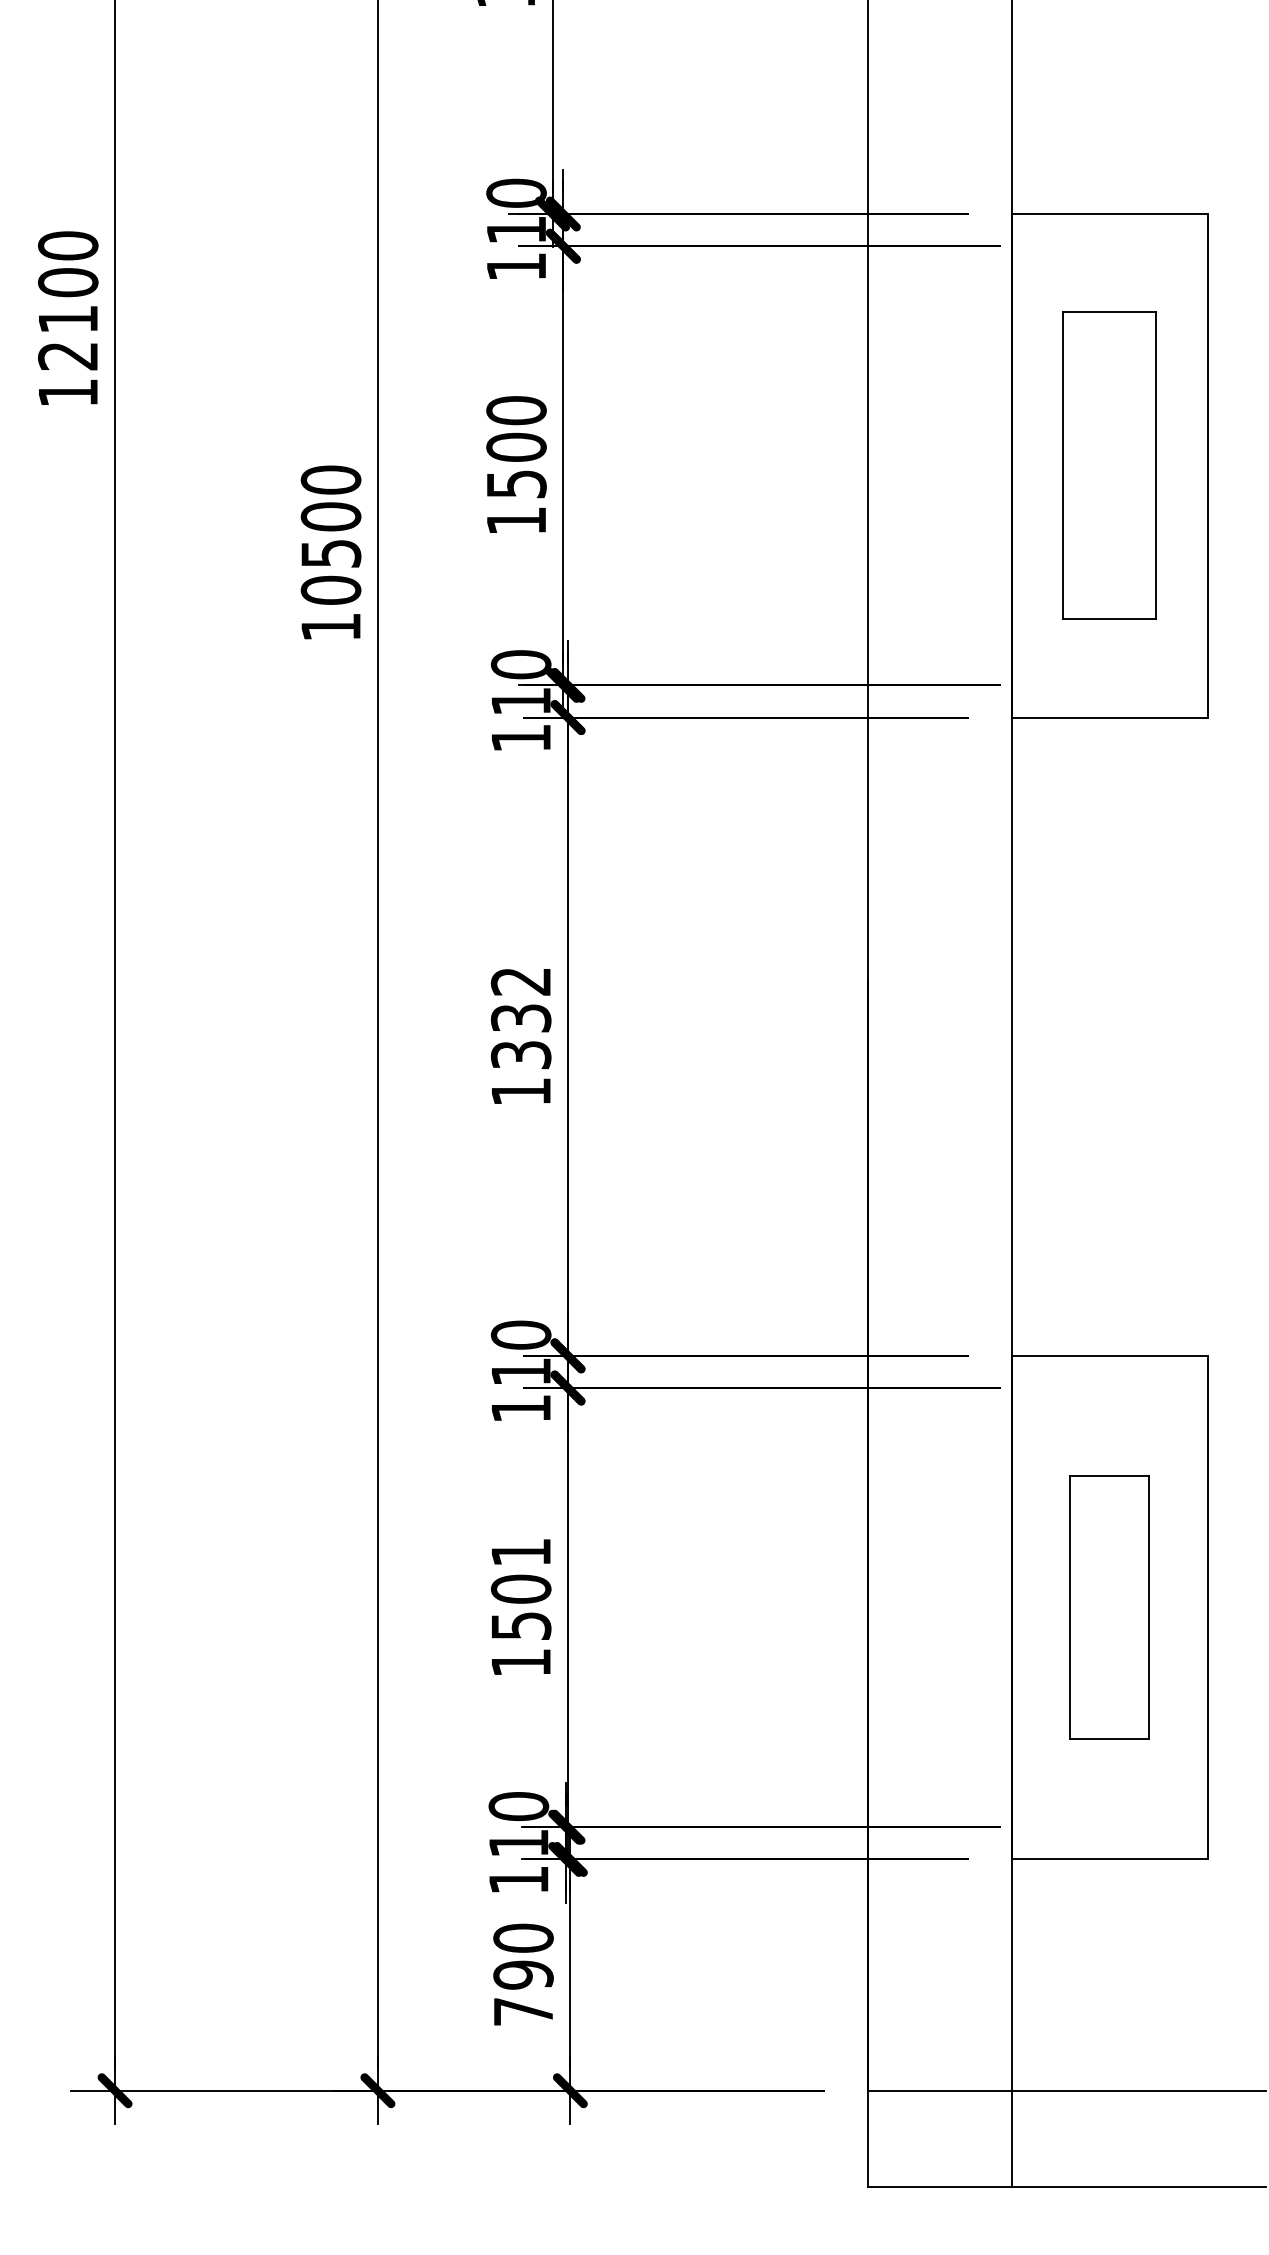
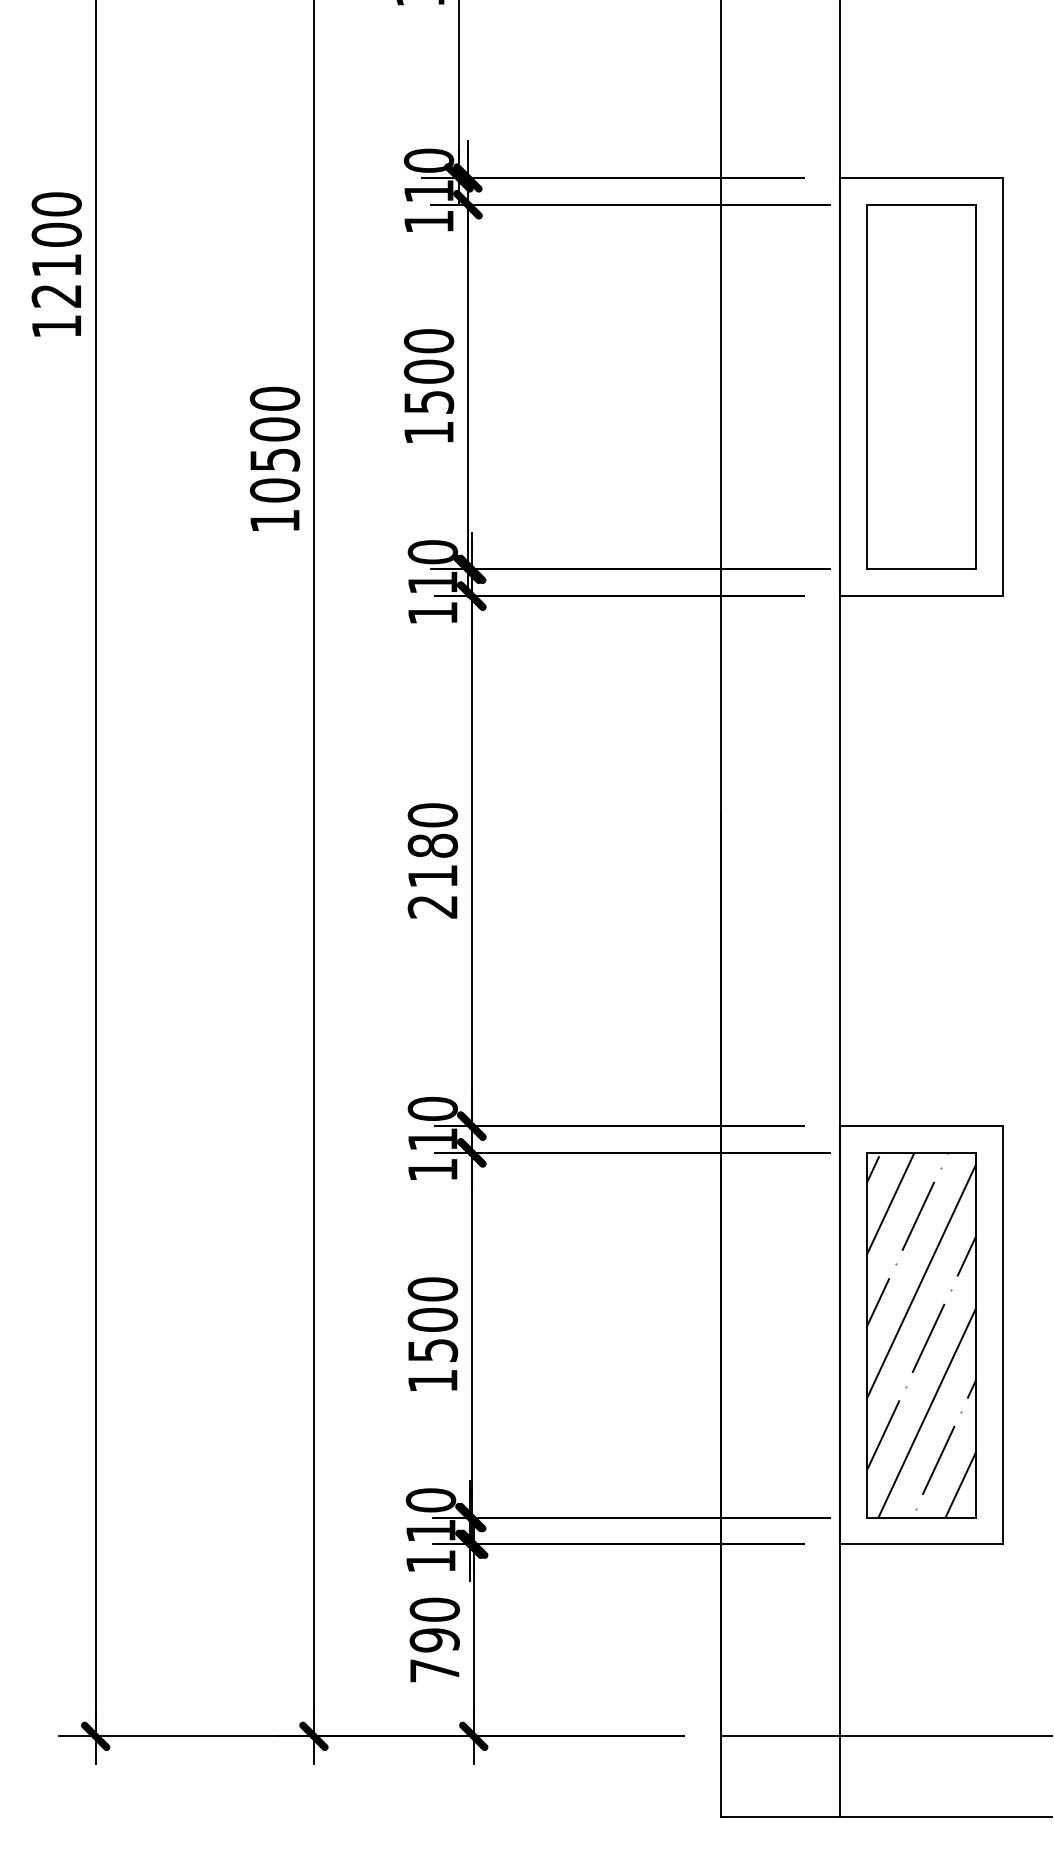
part: (1109, 465) -> (921, 386), size x1.43
text: (520, 1036) -> (432, 860), 1332 -> 2180
text: (520, 1552) -> (432, 1289), 1501 -> 1500
part: (1109, 1607) -> (921, 1335), size x1.67

